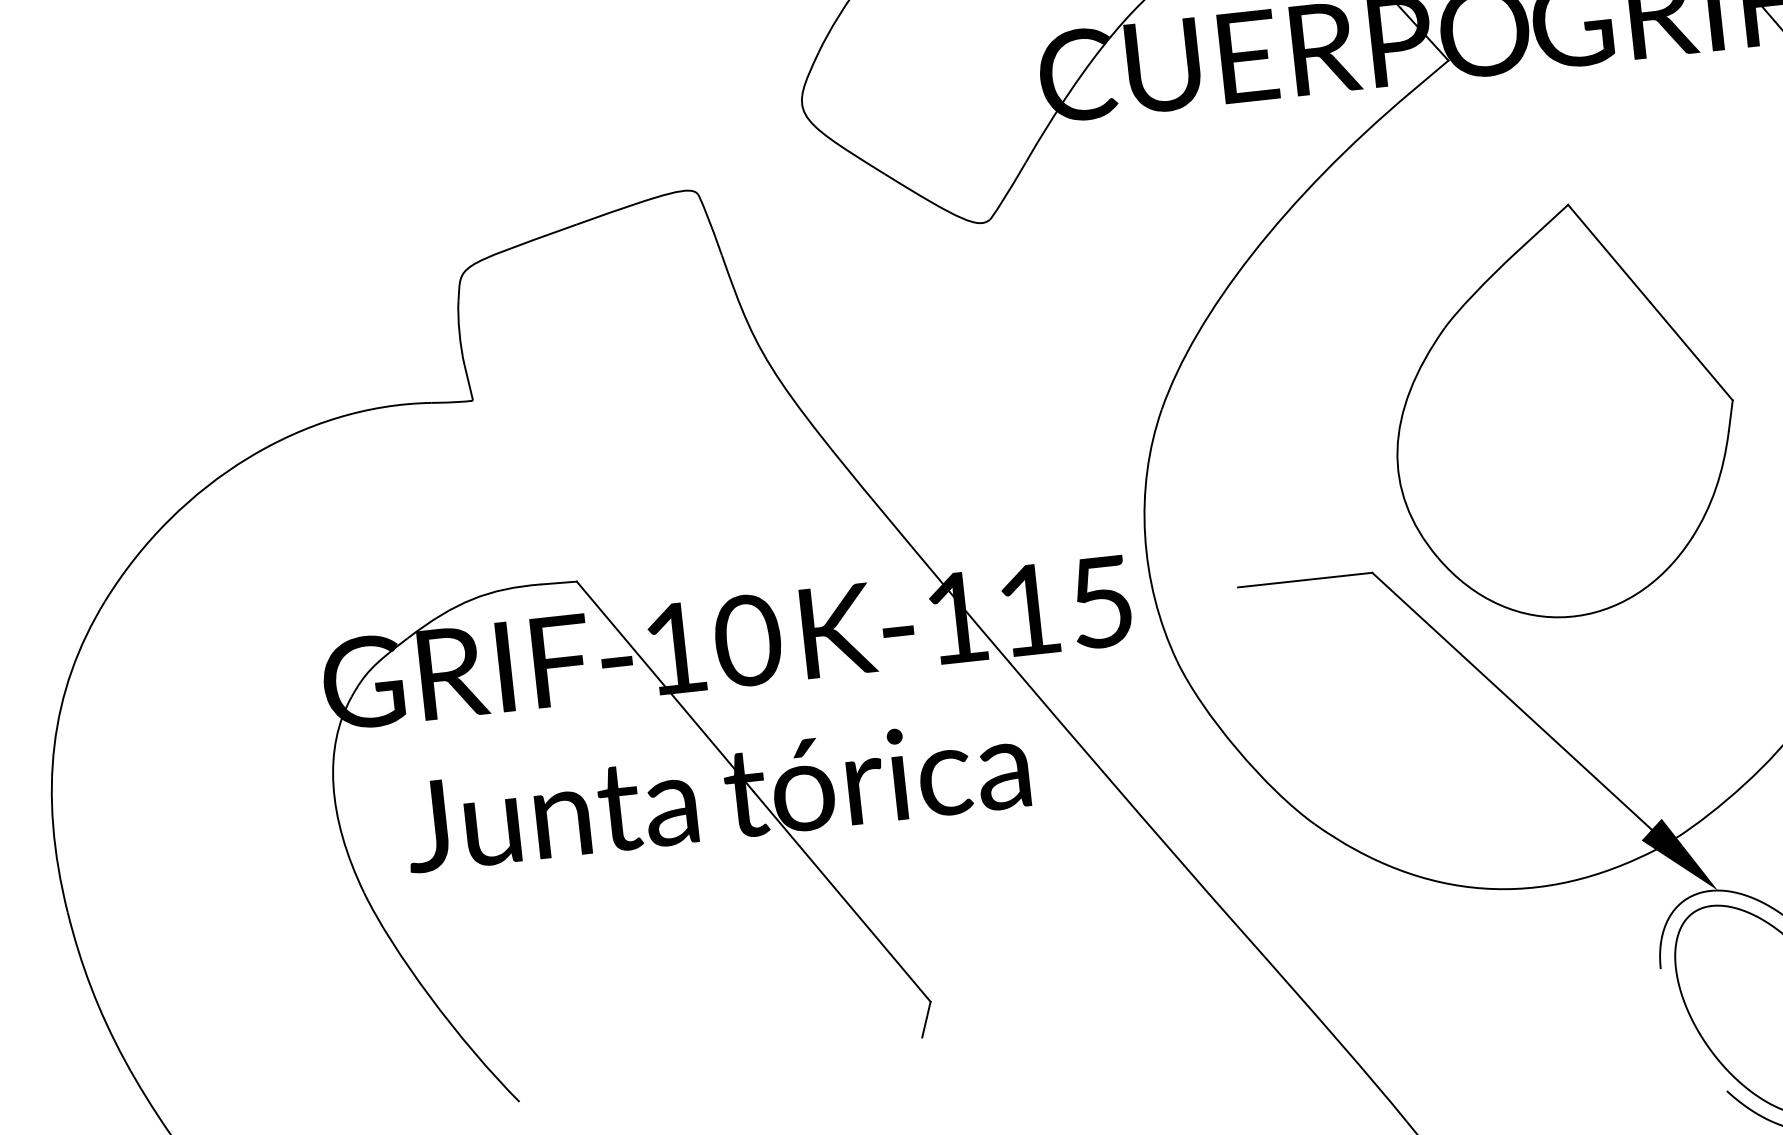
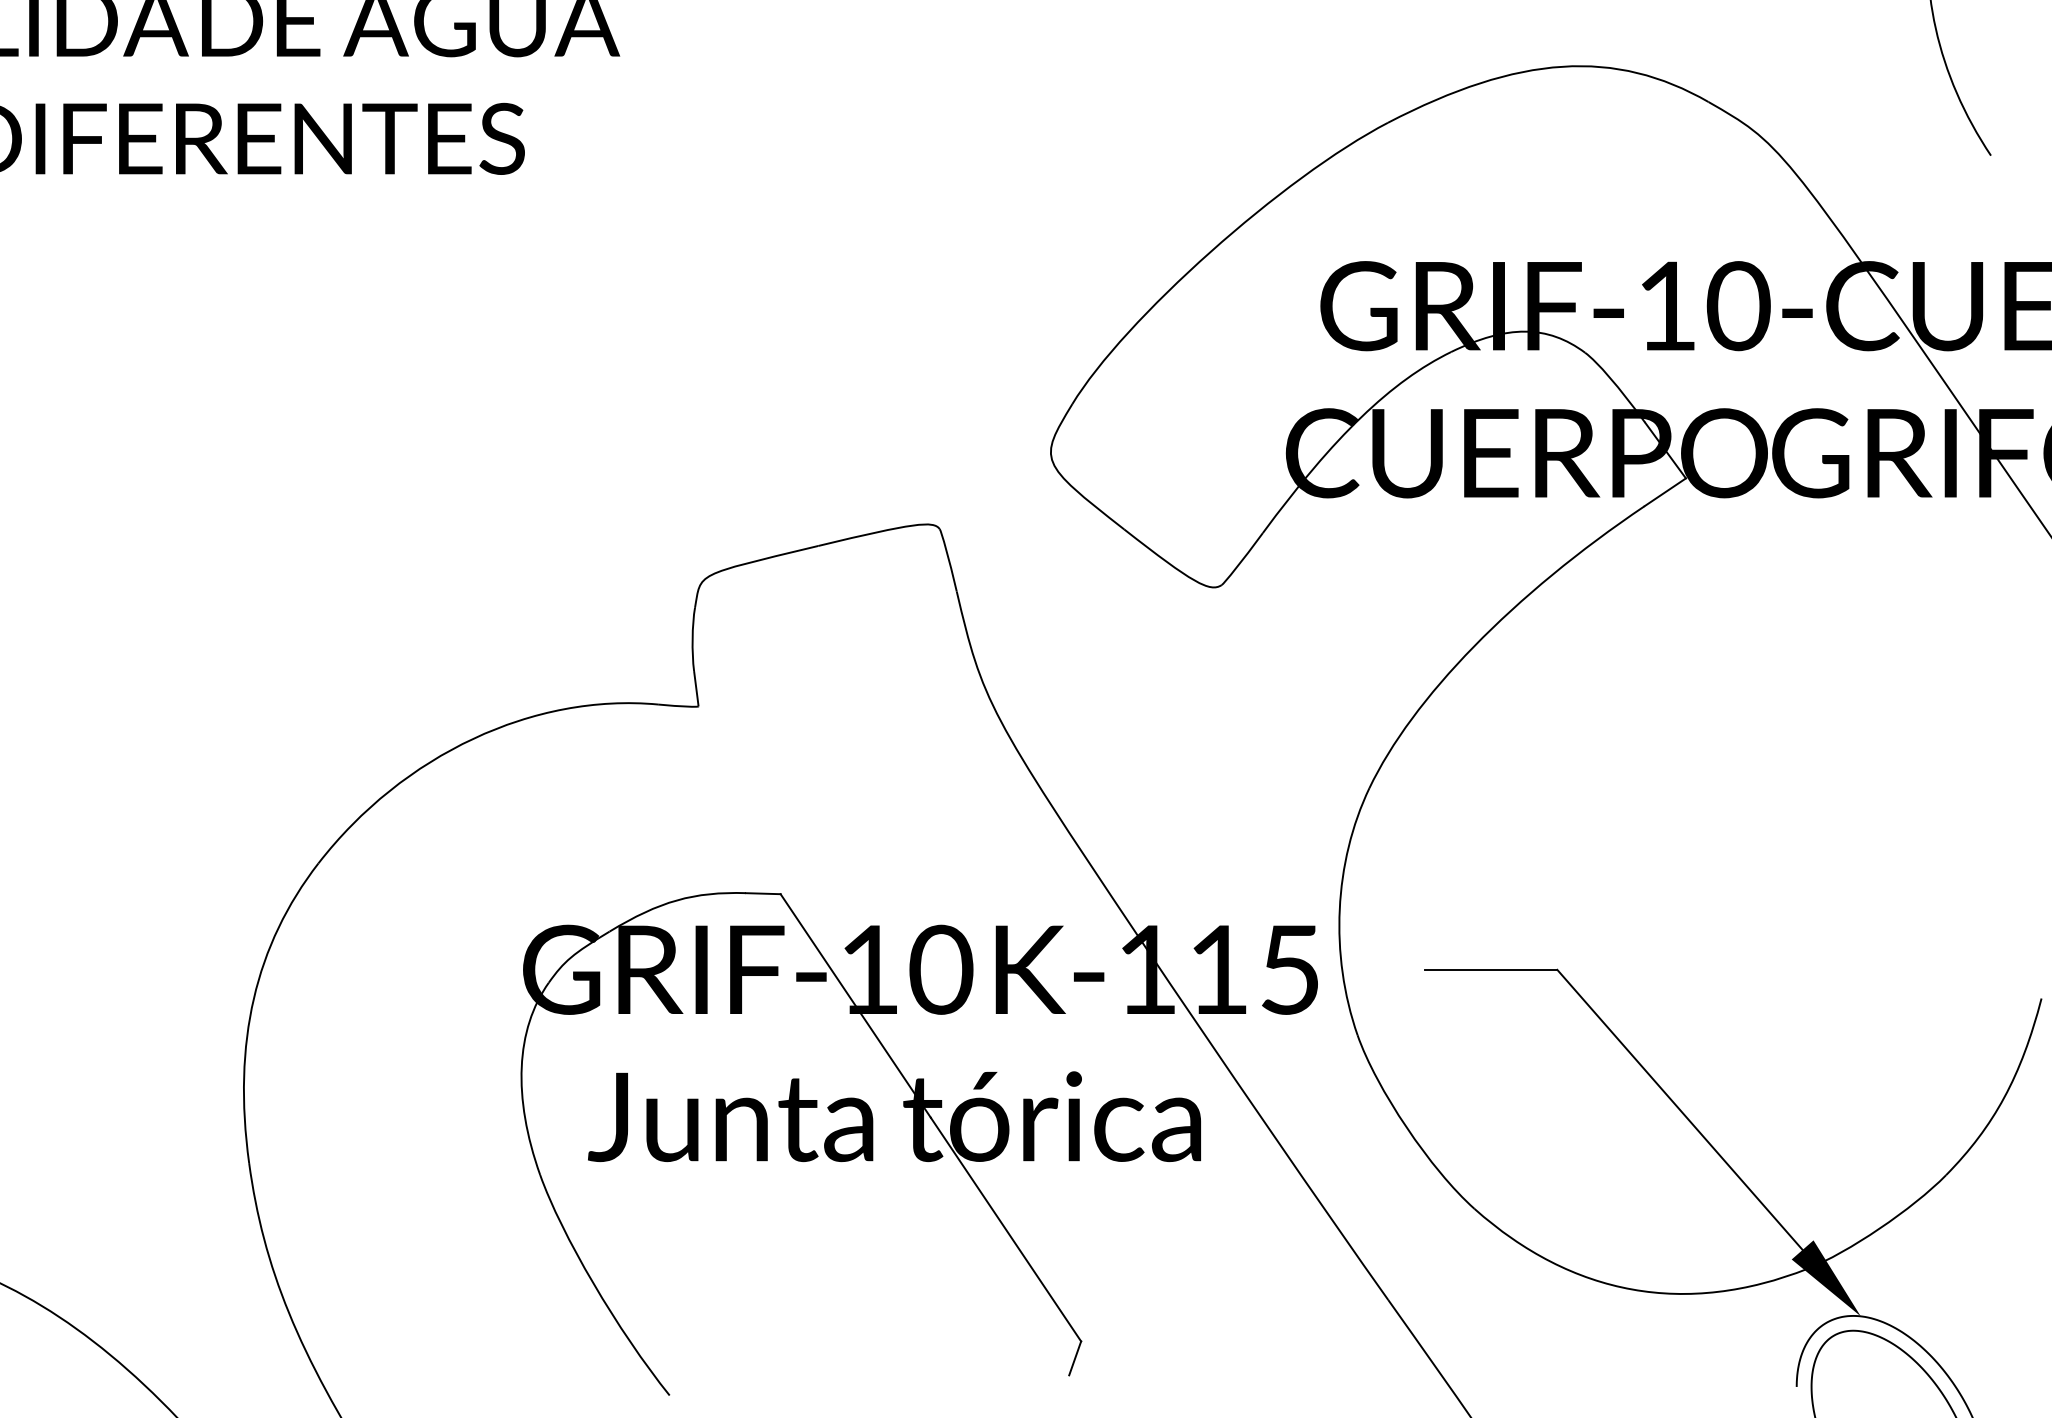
part: (1563, 411) -> (1760, 832), removed

